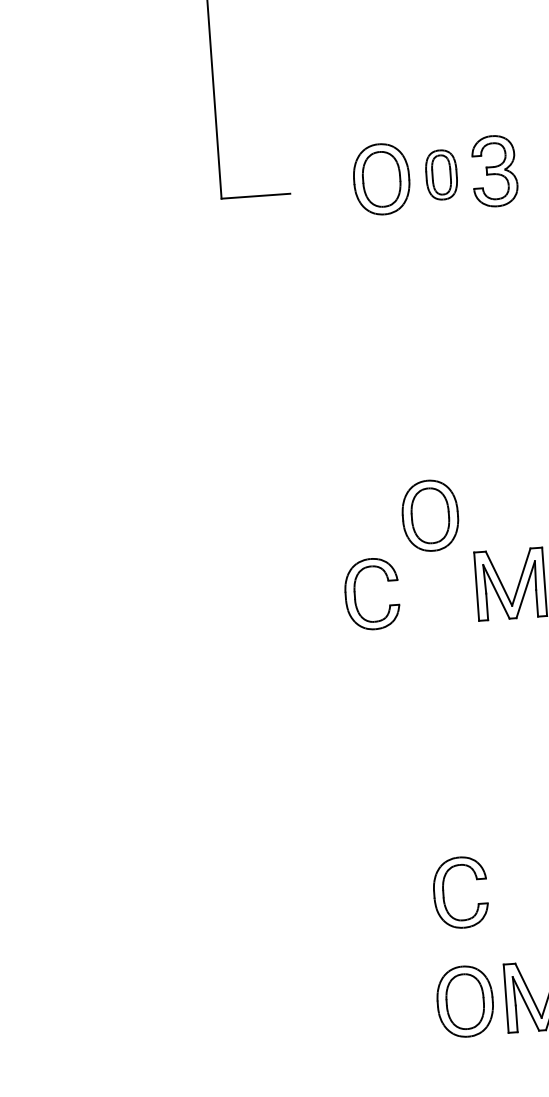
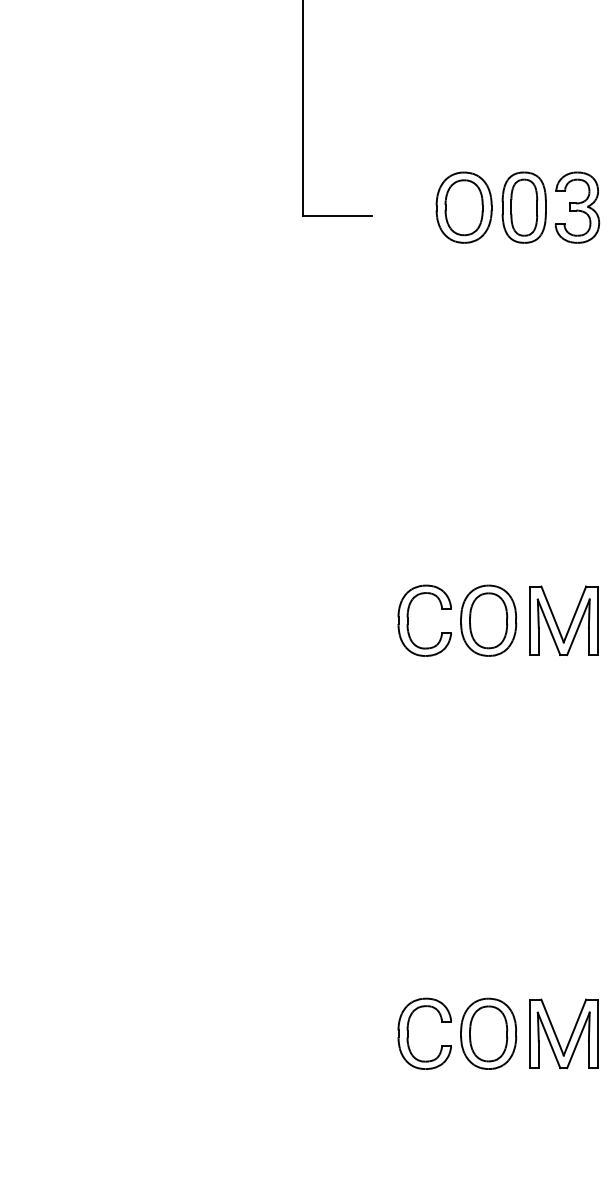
part: (440, 174) -> (523, 207), size x1.43
part: (430, 515) -> (488, 620), moved
part: (444, 893) -> (408, 1033), moved

